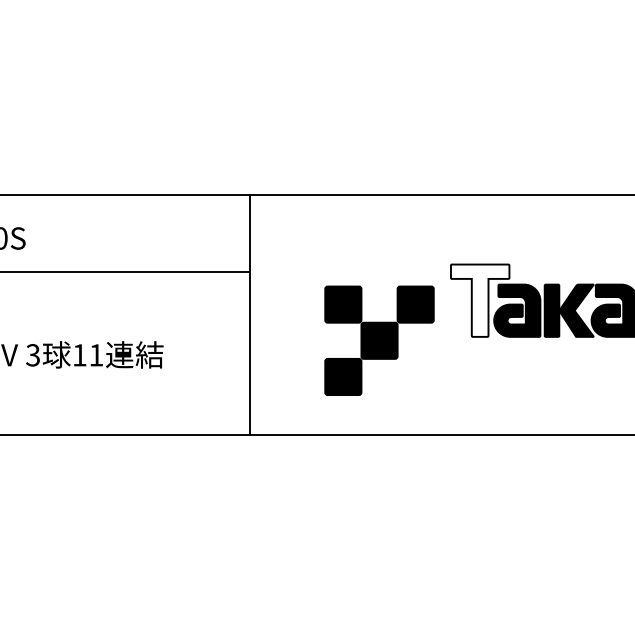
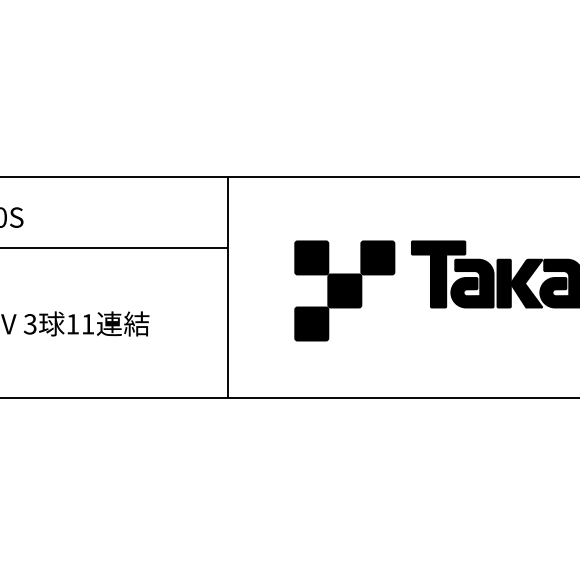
fill: (479, 300) -> (437, 274), added
part: (379, 340) -> (344, 290), moved

